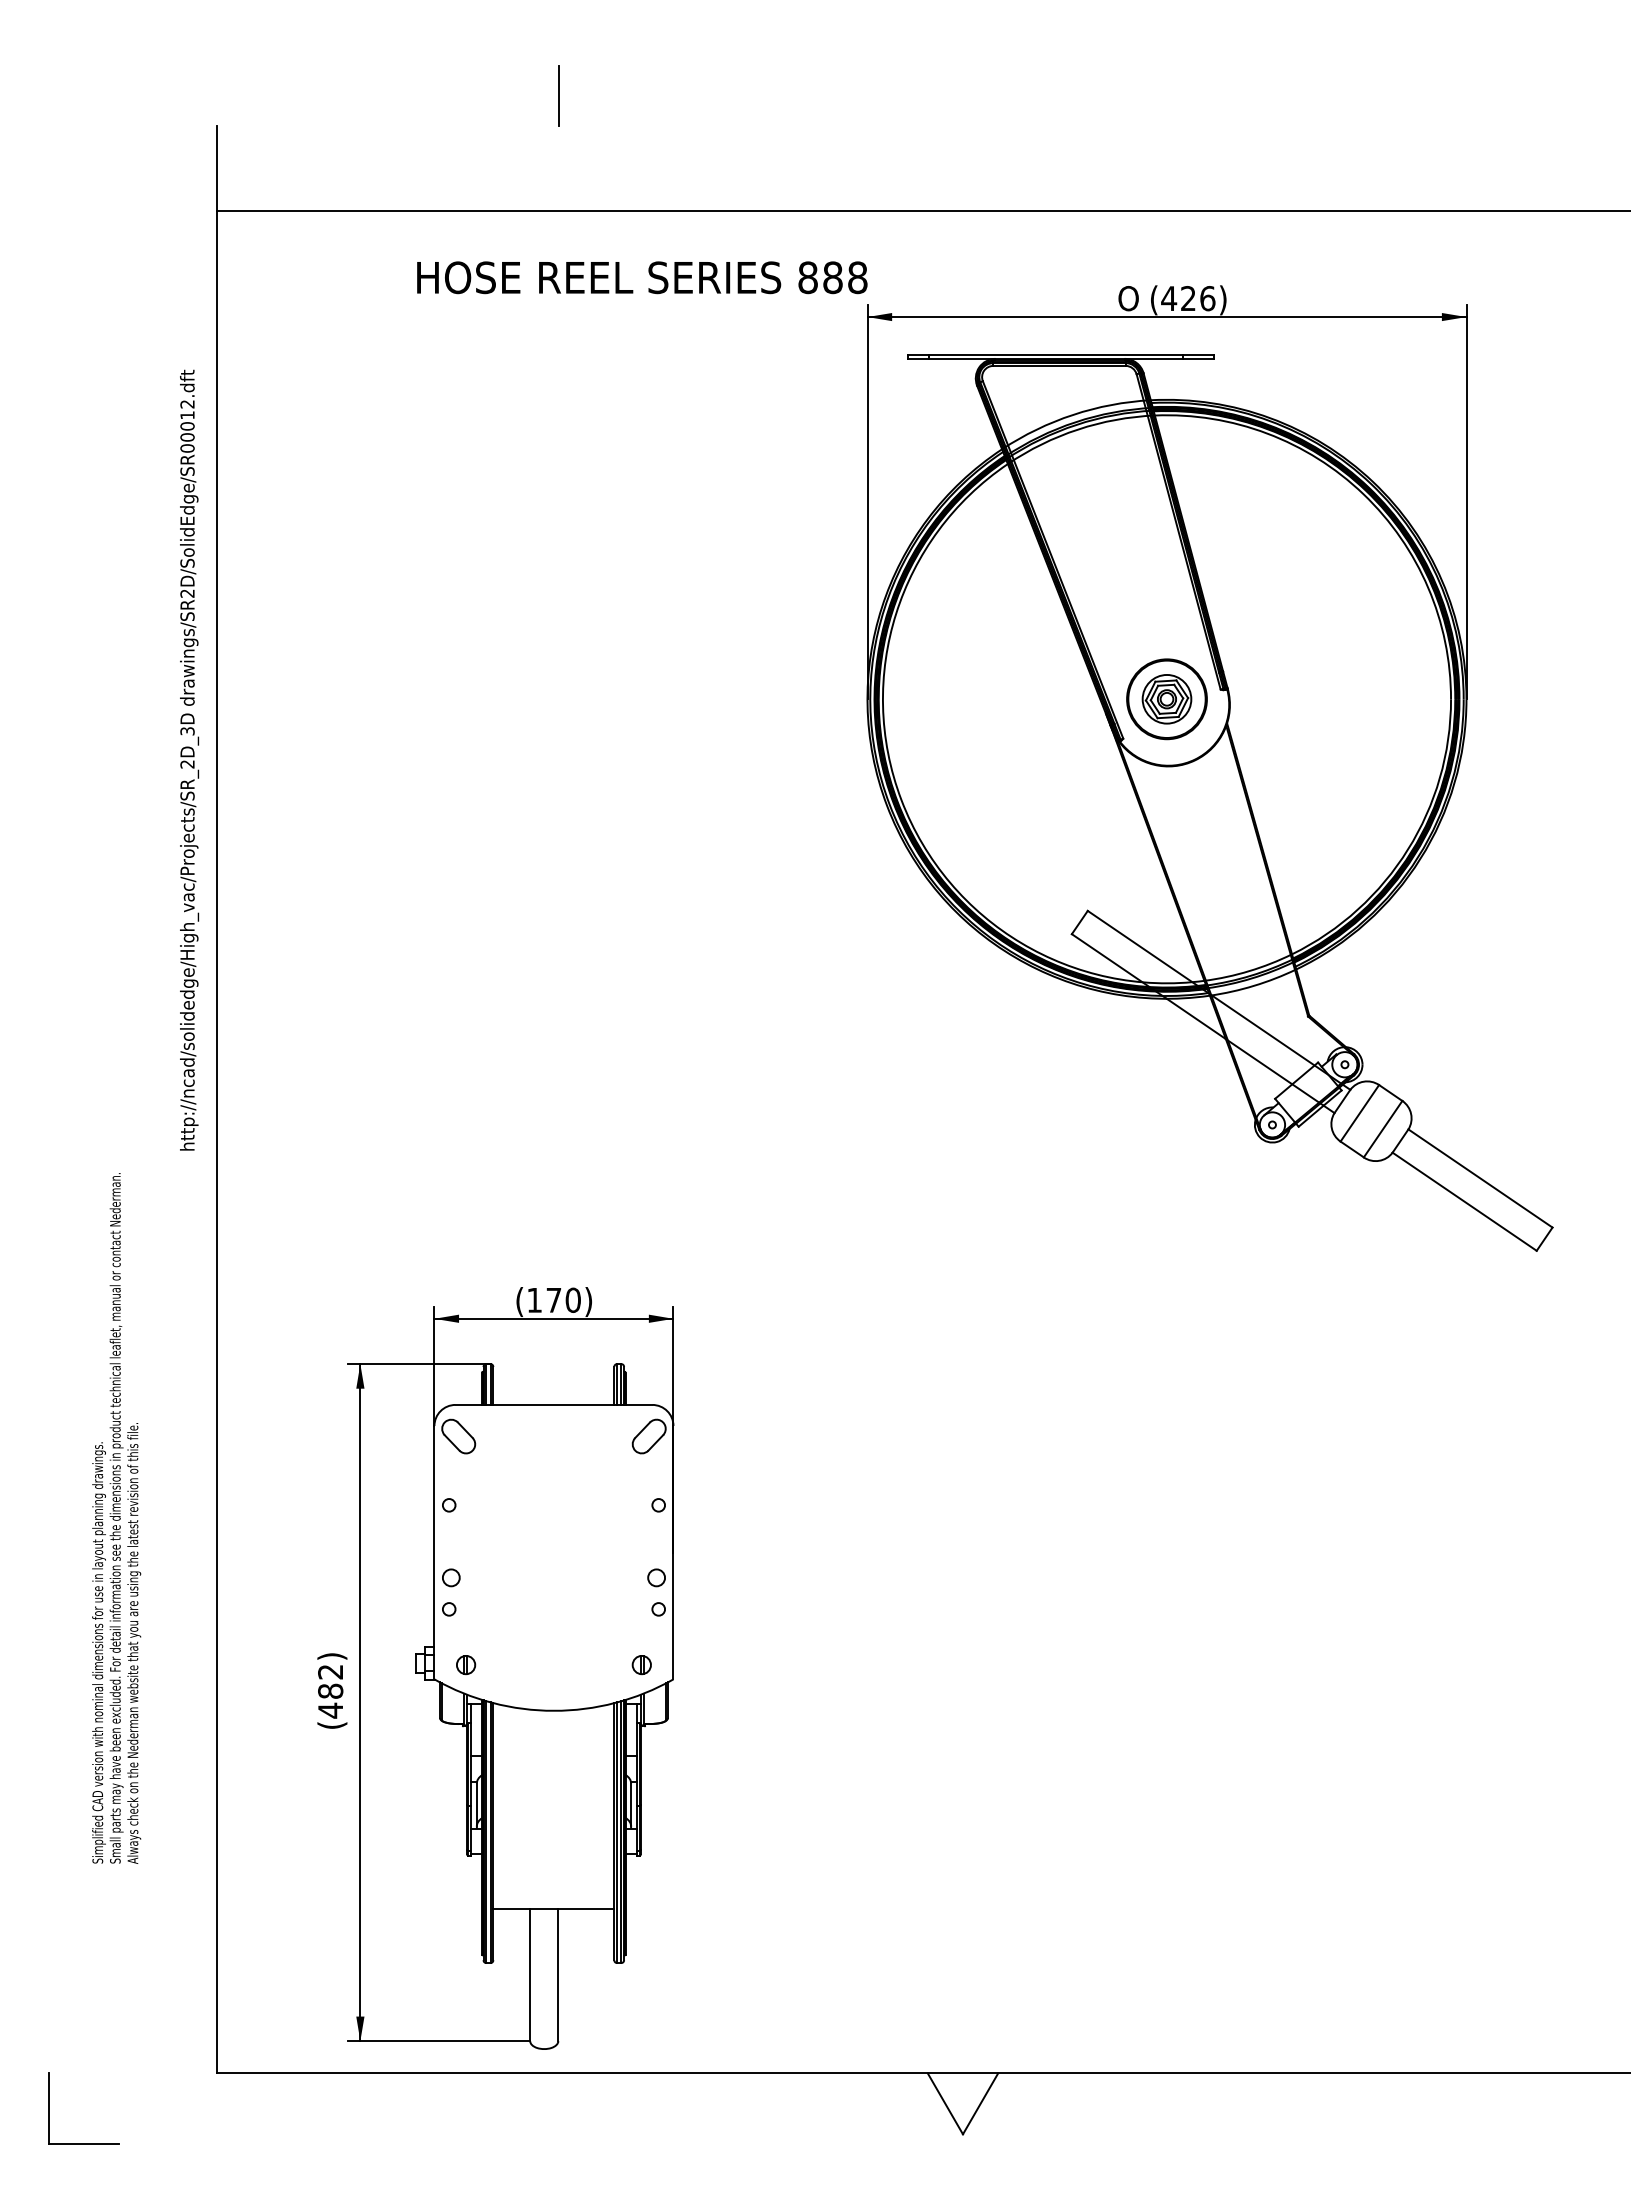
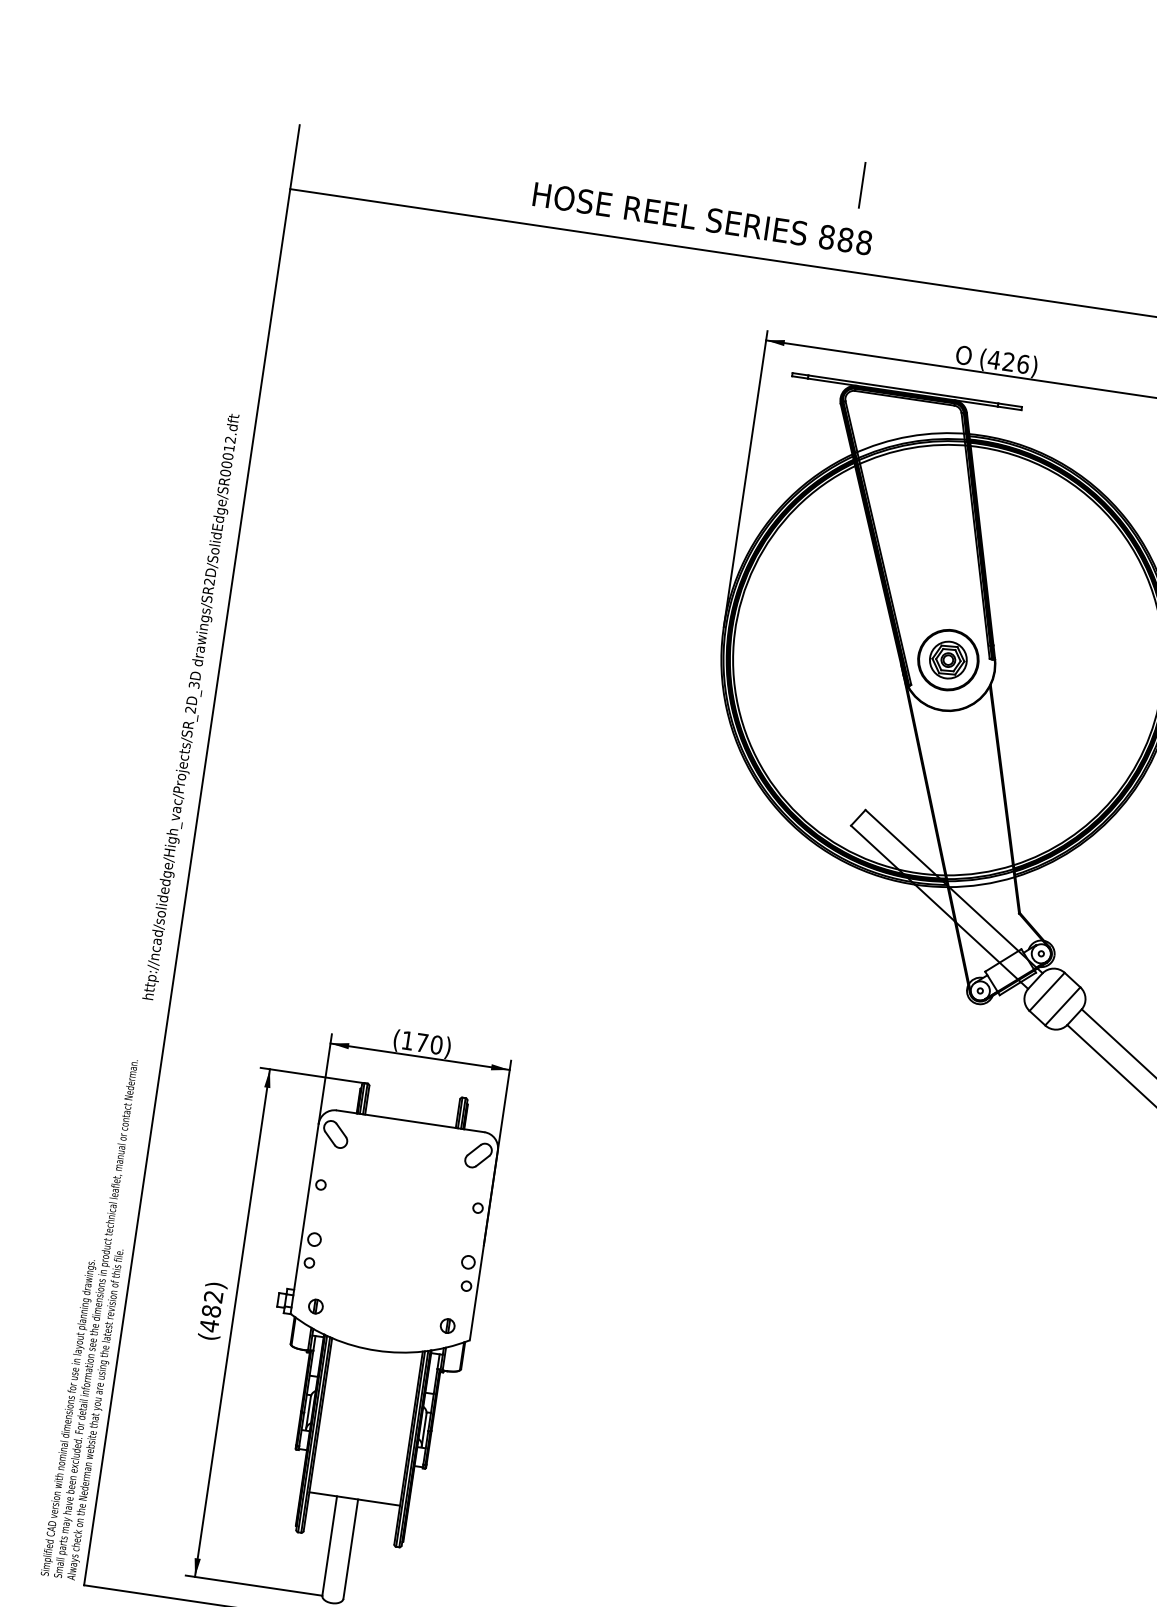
line: (558, 95) -> (861, 184), moved
text: (642, 277) -> (702, 218), moved
text: (189, 759) -> (192, 706), moved
text: (116, 1518) -> (96, 1319), moved

